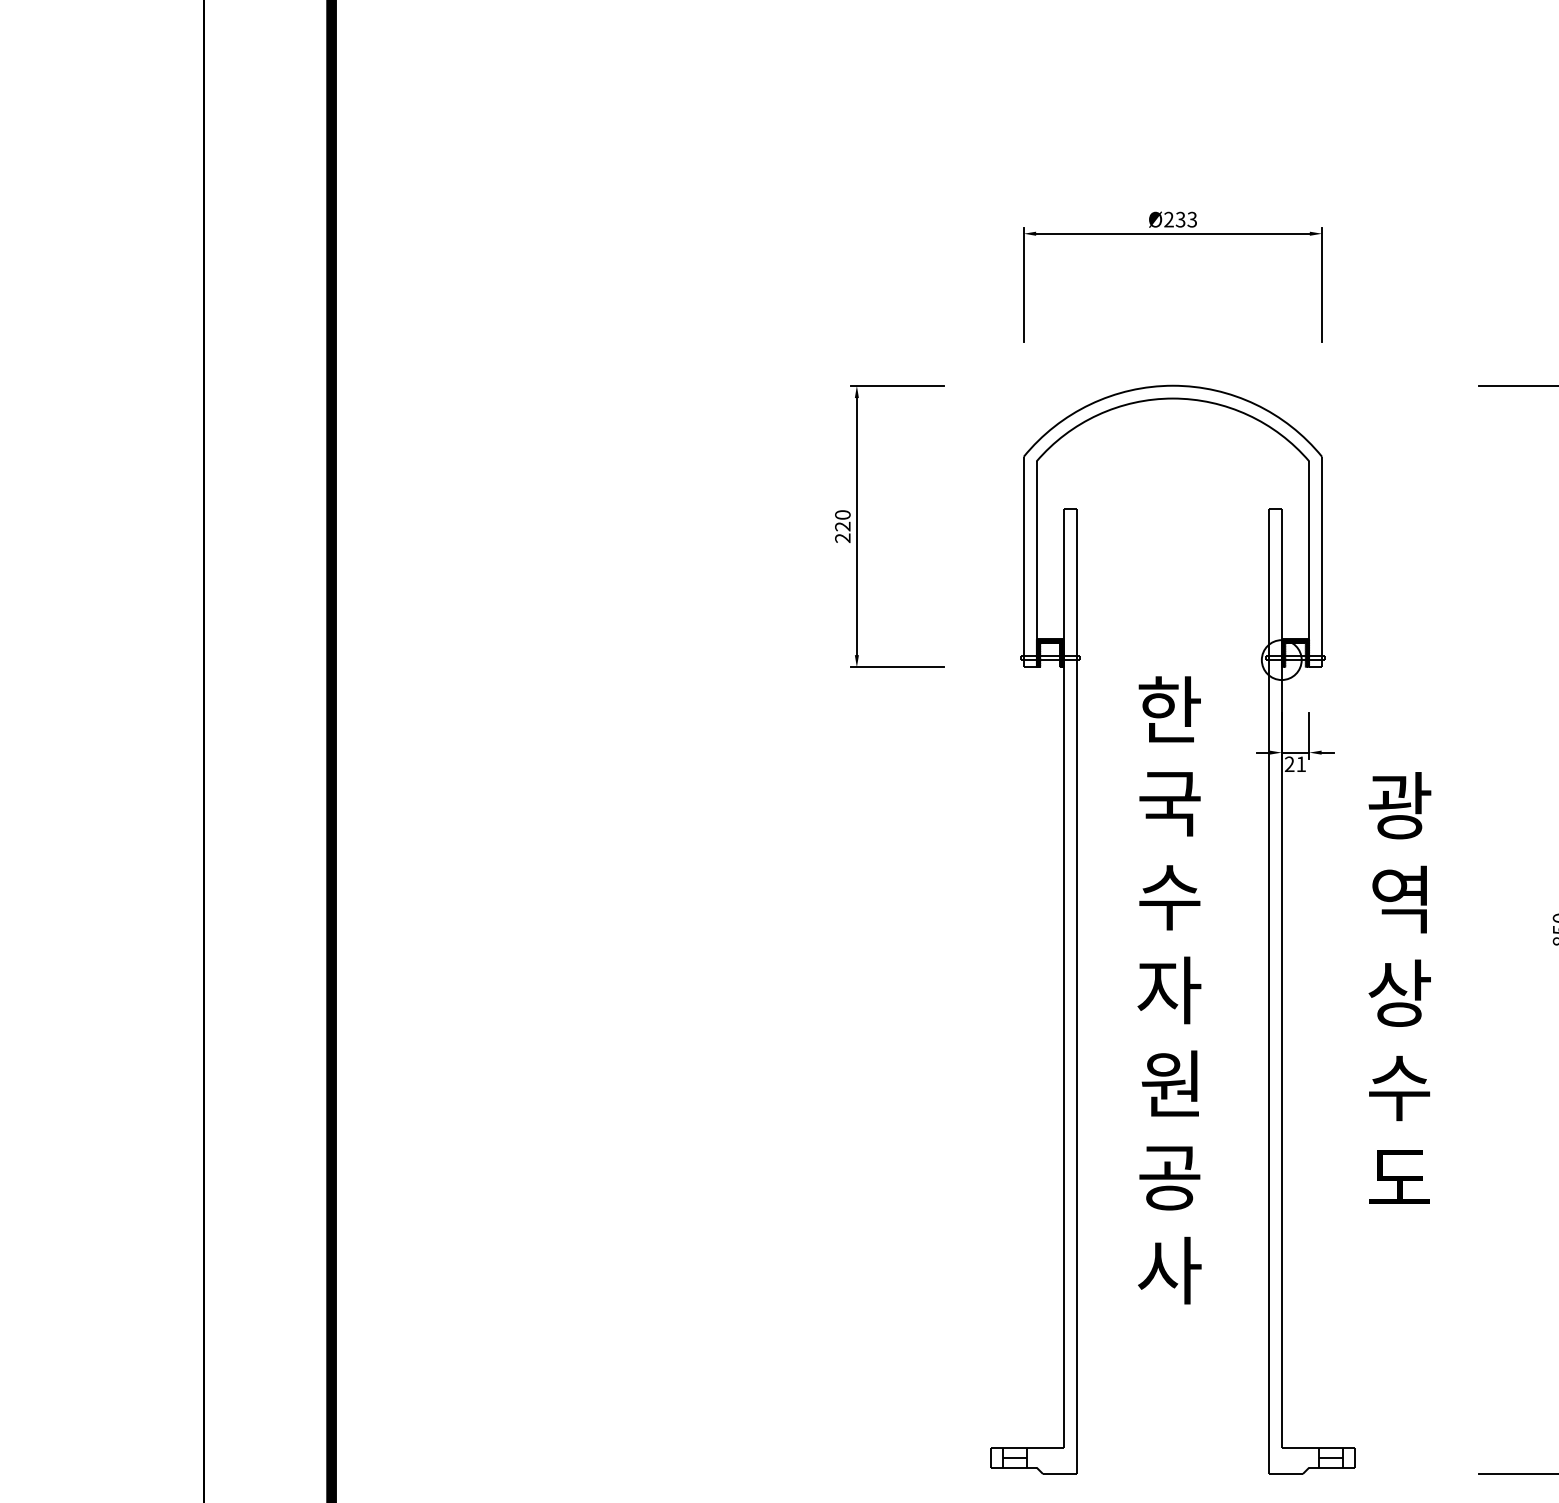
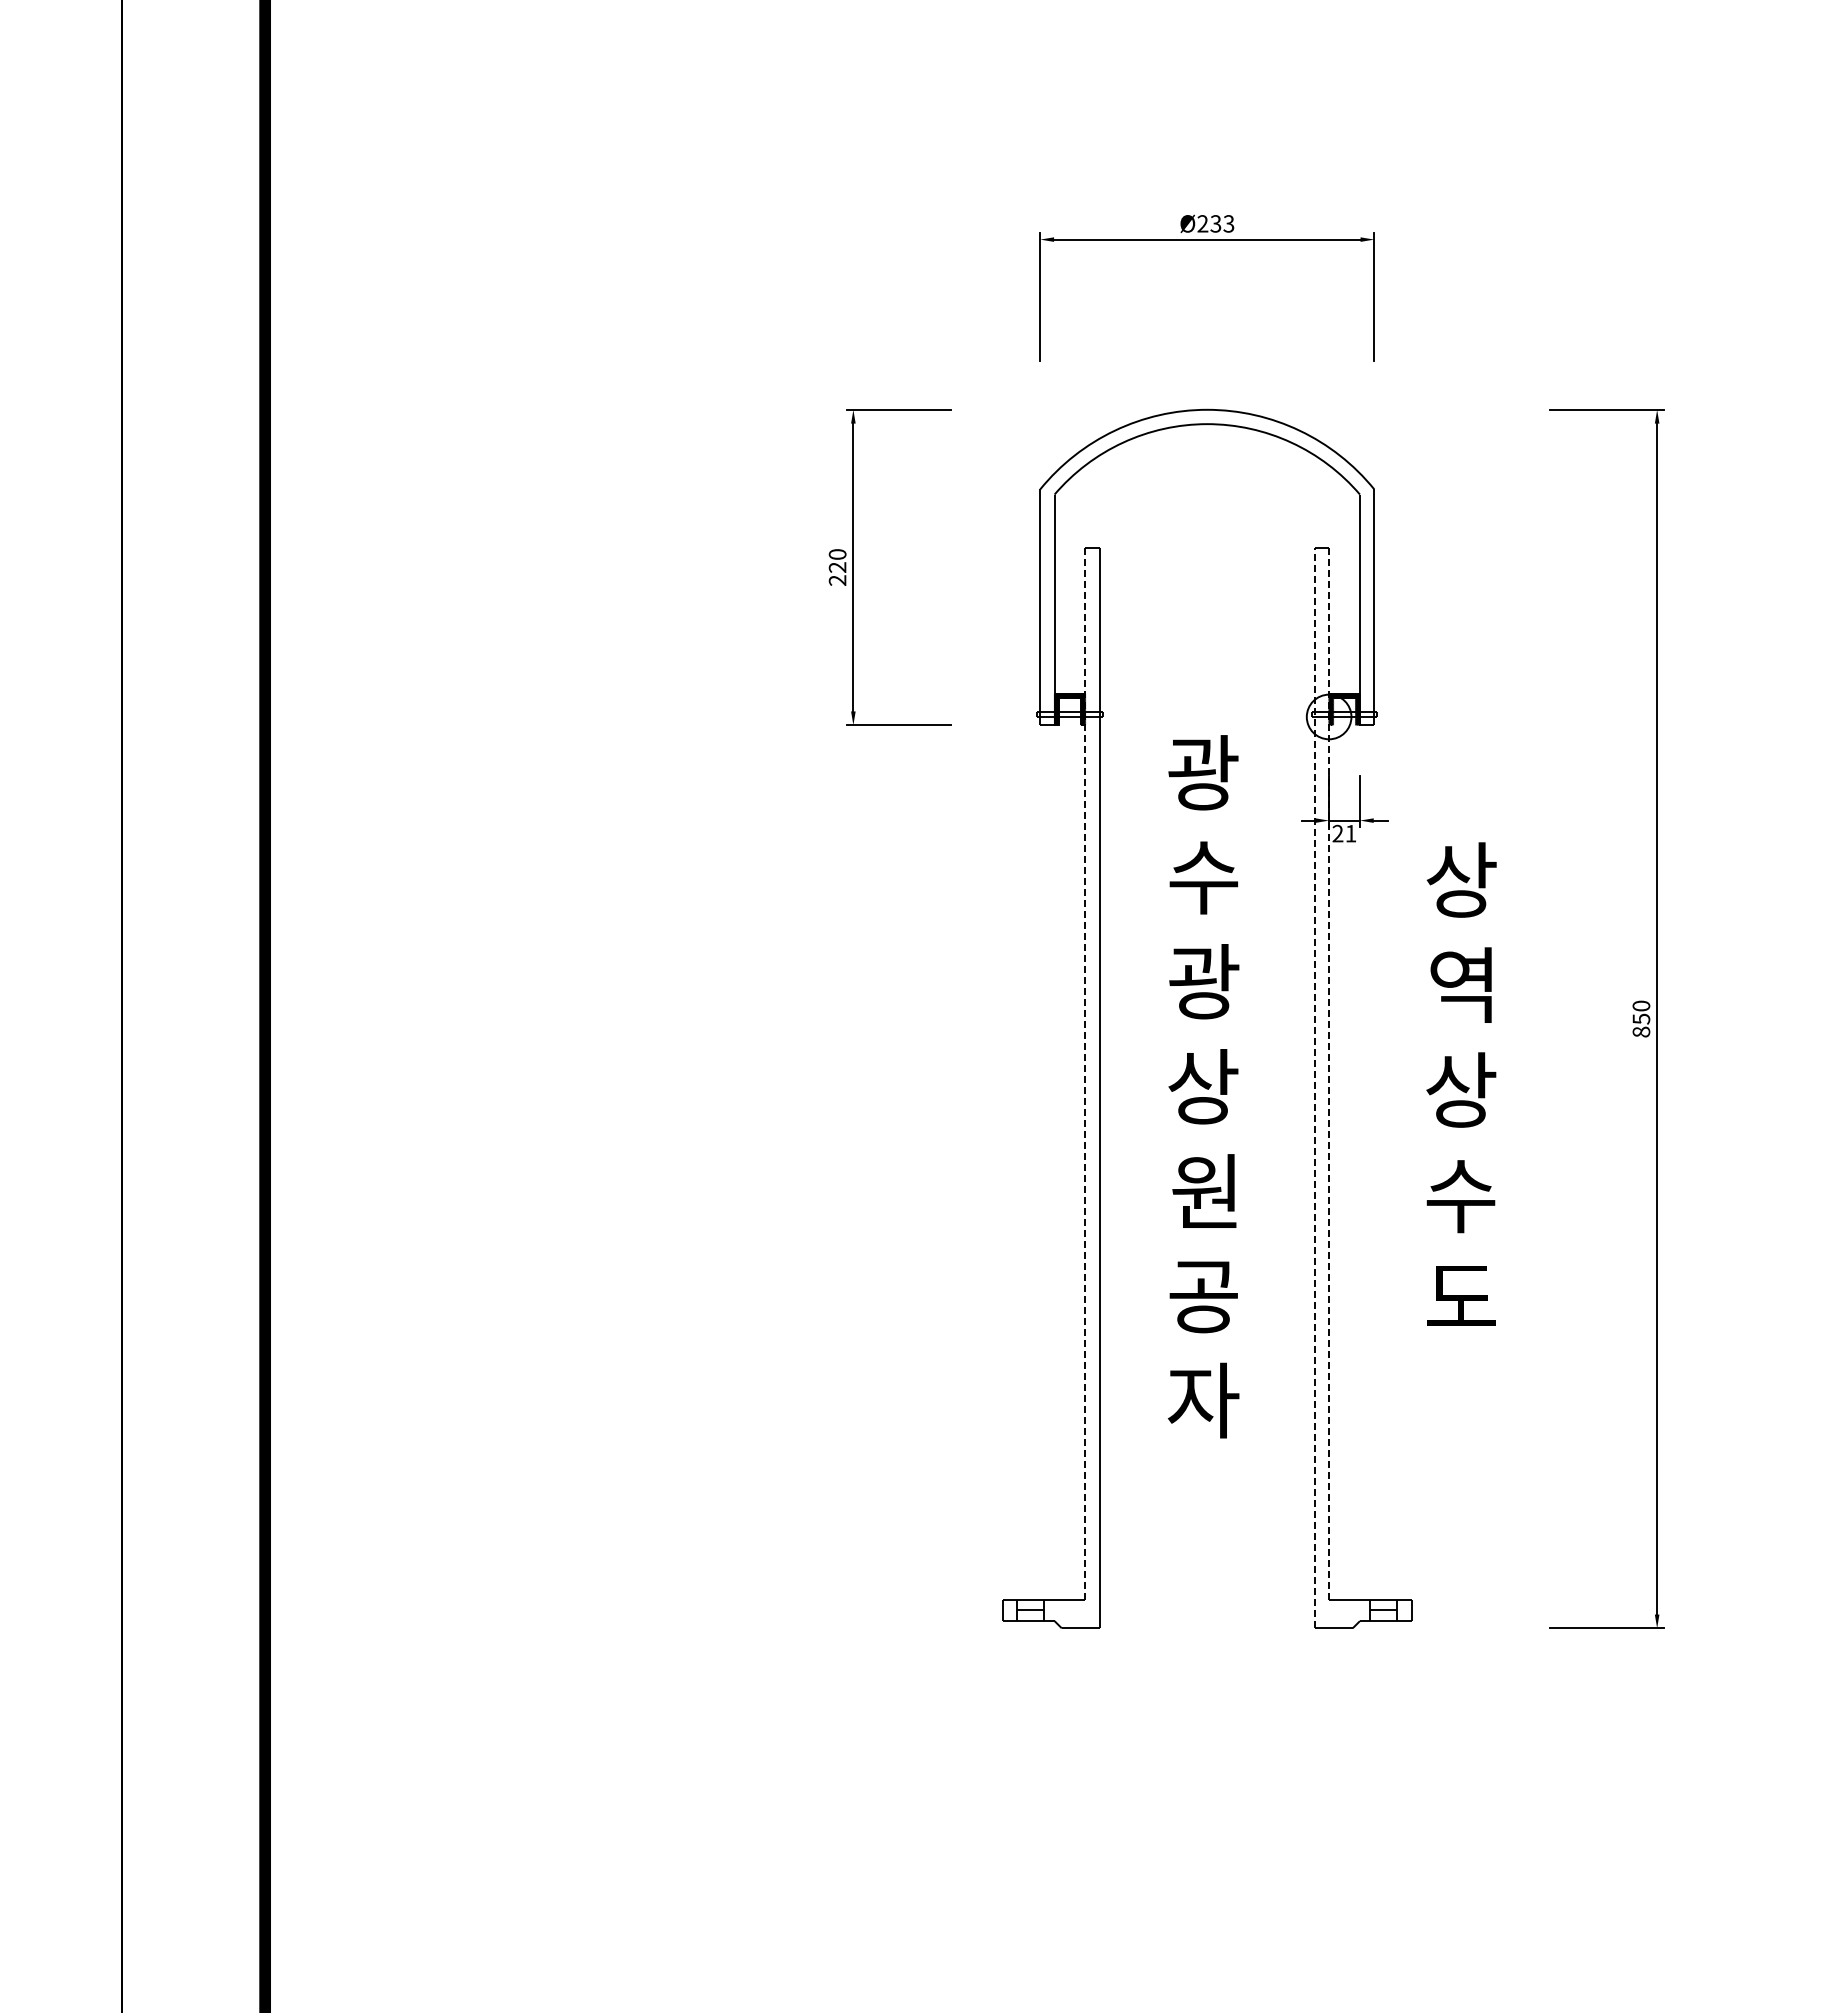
text: (1169, 709) -> (1203, 772), 한 -> 광
text: (1169, 803) -> (1203, 877), 국 -> 수
text: (1399, 803) -> (1461, 877), 광 -> 상
text: (1170, 896) -> (1204, 981), 수 -> 광
line: (1064, 978) -> (1085, 1073), solid -> dashed
line: (1282, 978) -> (1329, 1073), solid -> dashed
text: (1169, 990) -> (1203, 1086), 자 -> 상
line: (1268, 991) -> (1314, 1087), solid -> dashed
text: (1168, 1266) -> (1202, 1396), 사 -> 자

